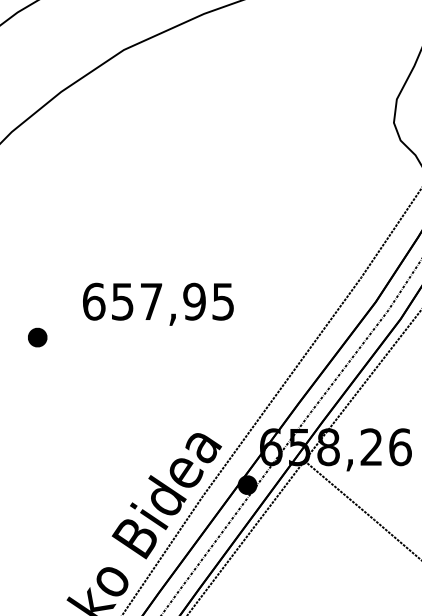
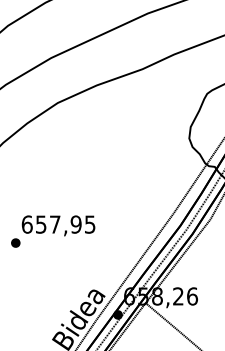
text: (158, 303) -> (58, 225), moved

